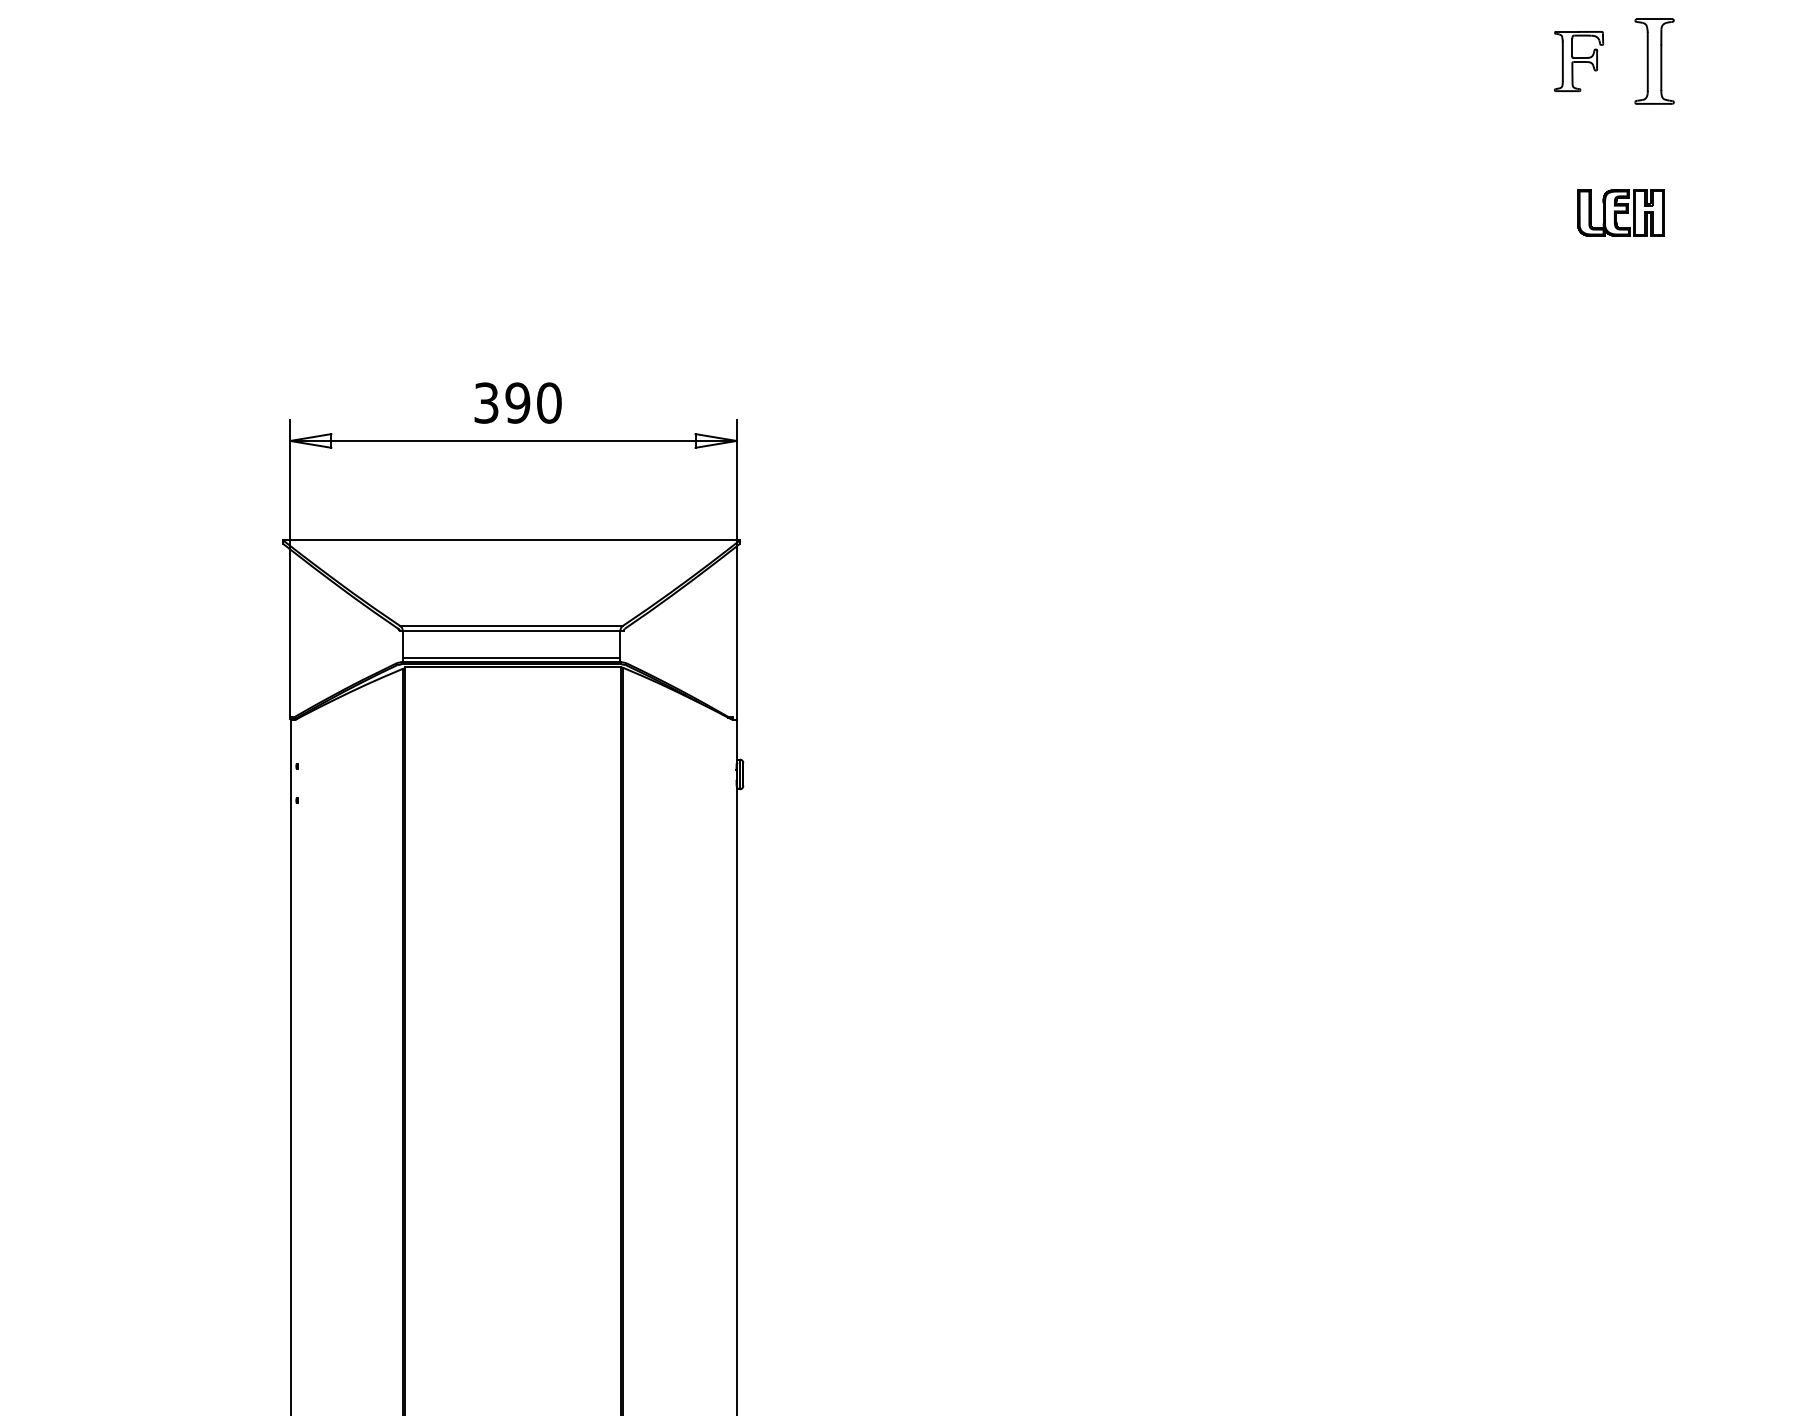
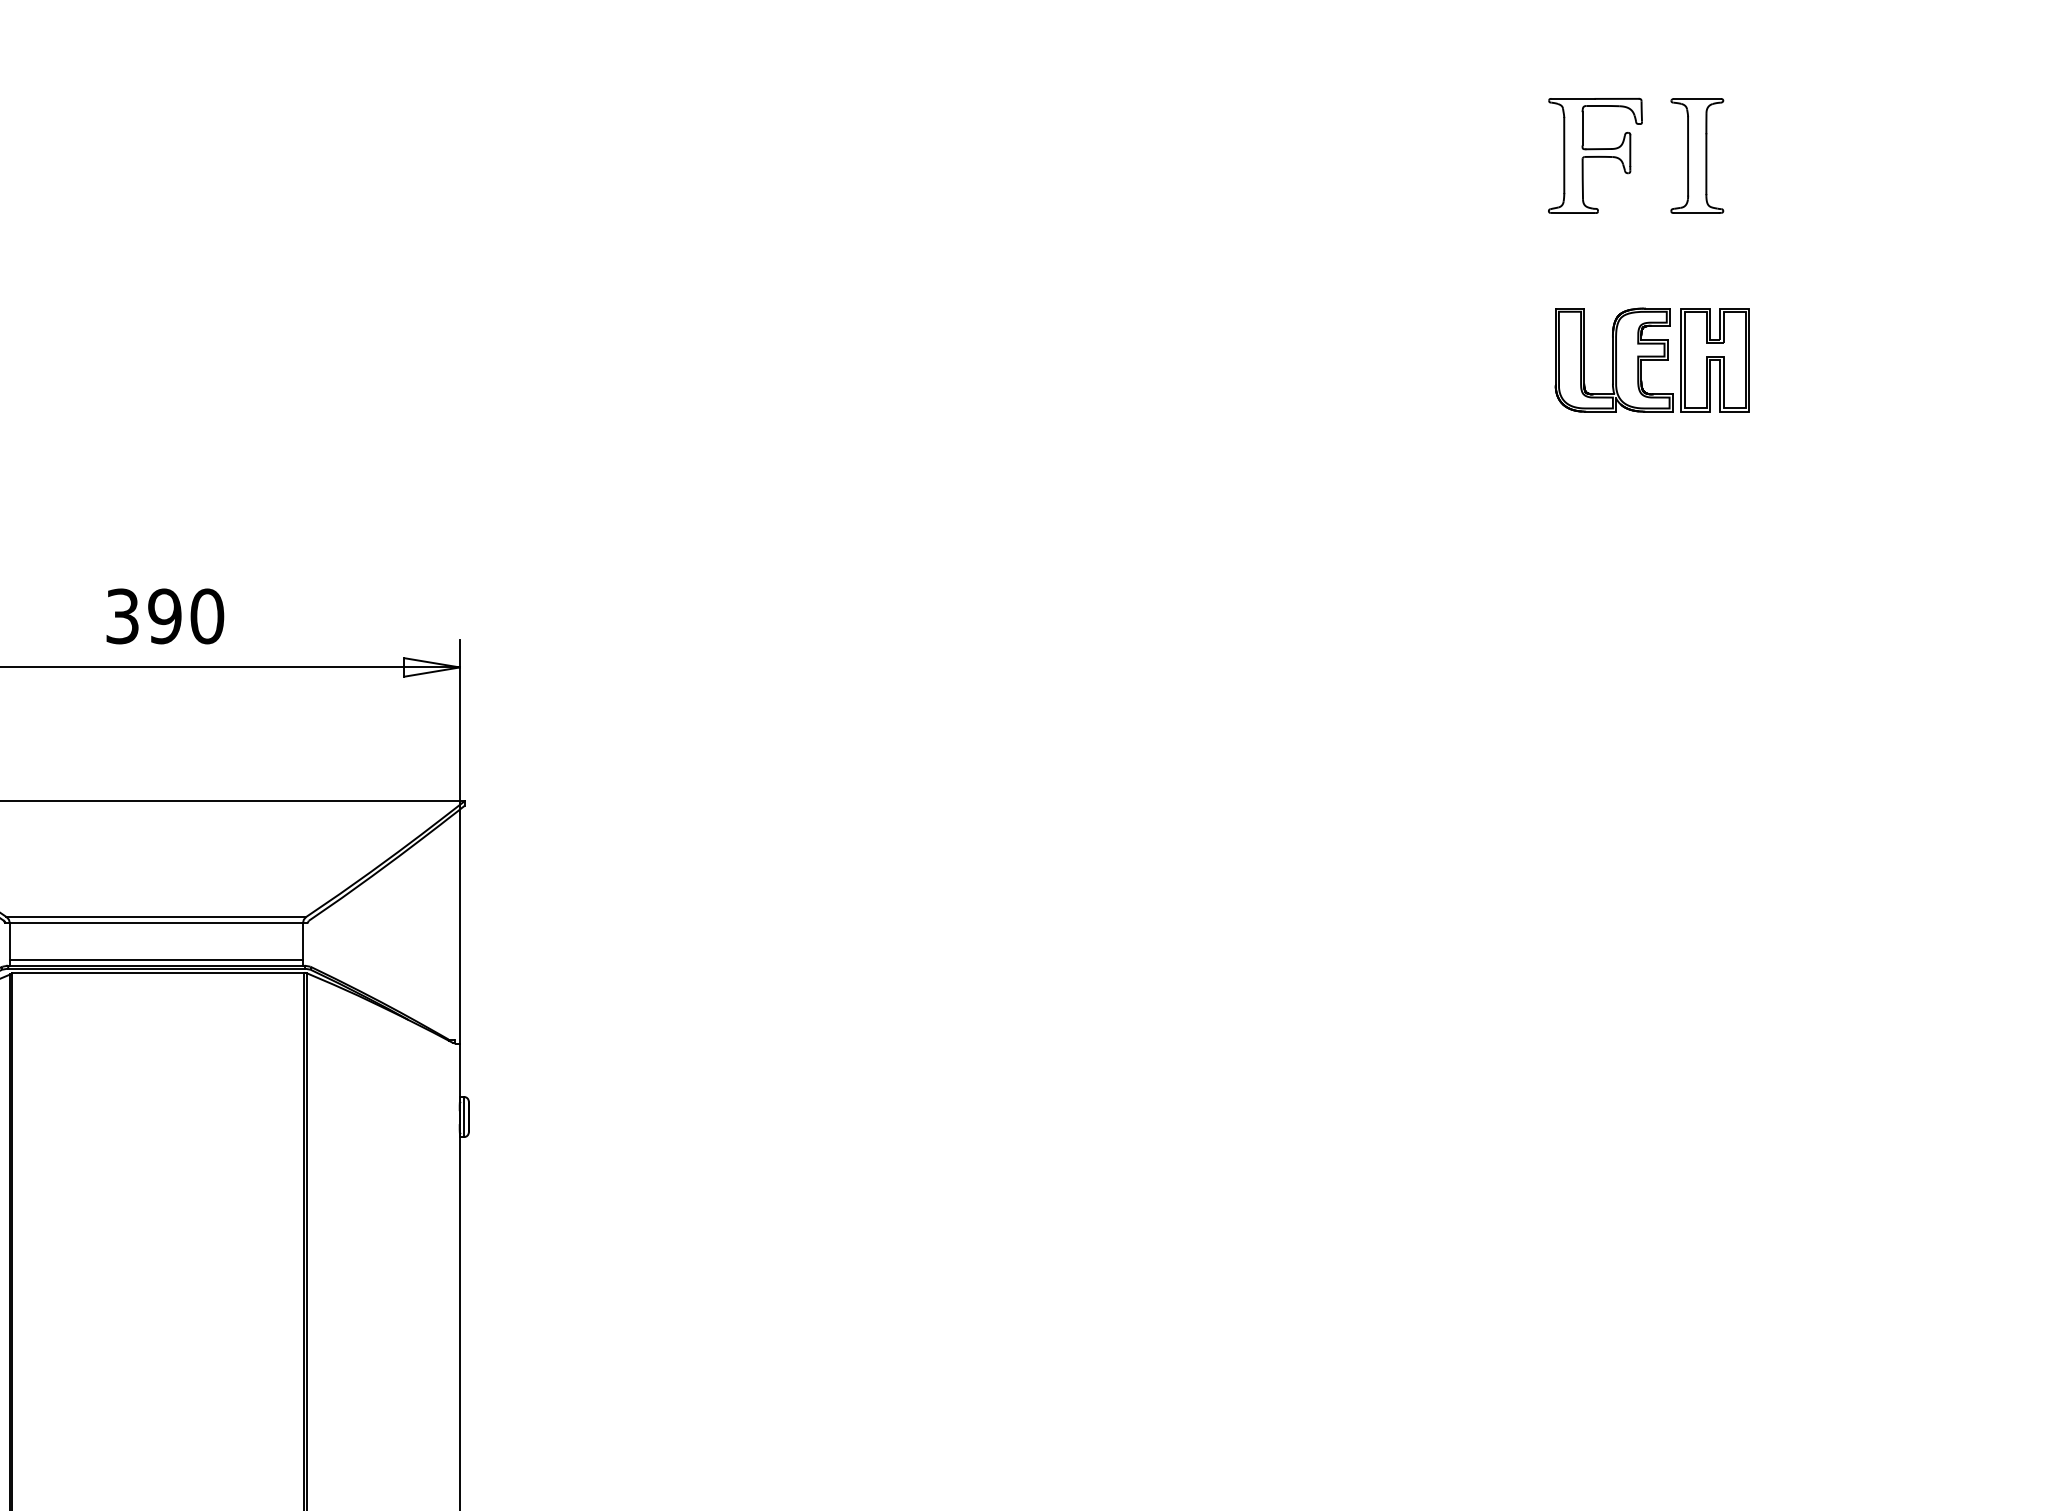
part: (1578, 61) -> (1594, 155), size x1.43
part: (1620, 212) -> (1651, 359), size x1.67

